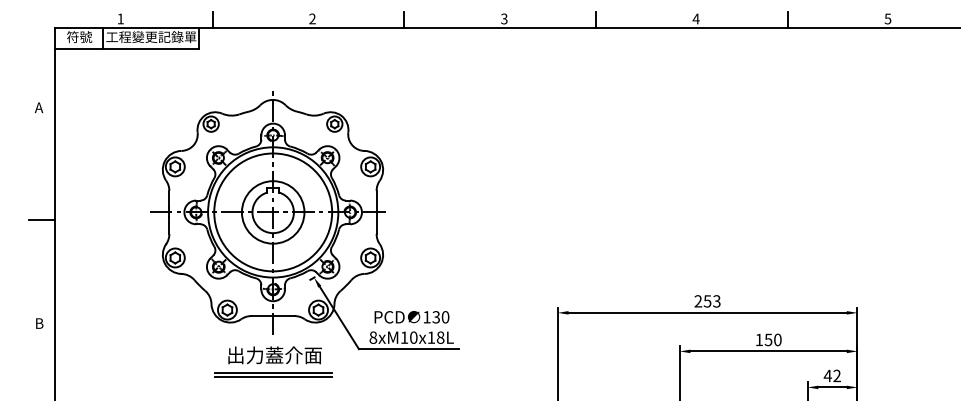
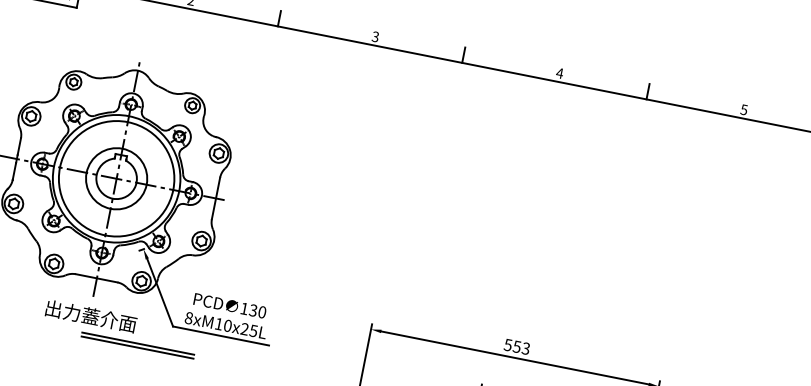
text: (698, 301) -> (508, 345), 253 -> 553
text: (435, 337) -> (248, 329), 8xM10x18L -> 8xM10x25L
part: (273, 374) -> (137, 344), moved

